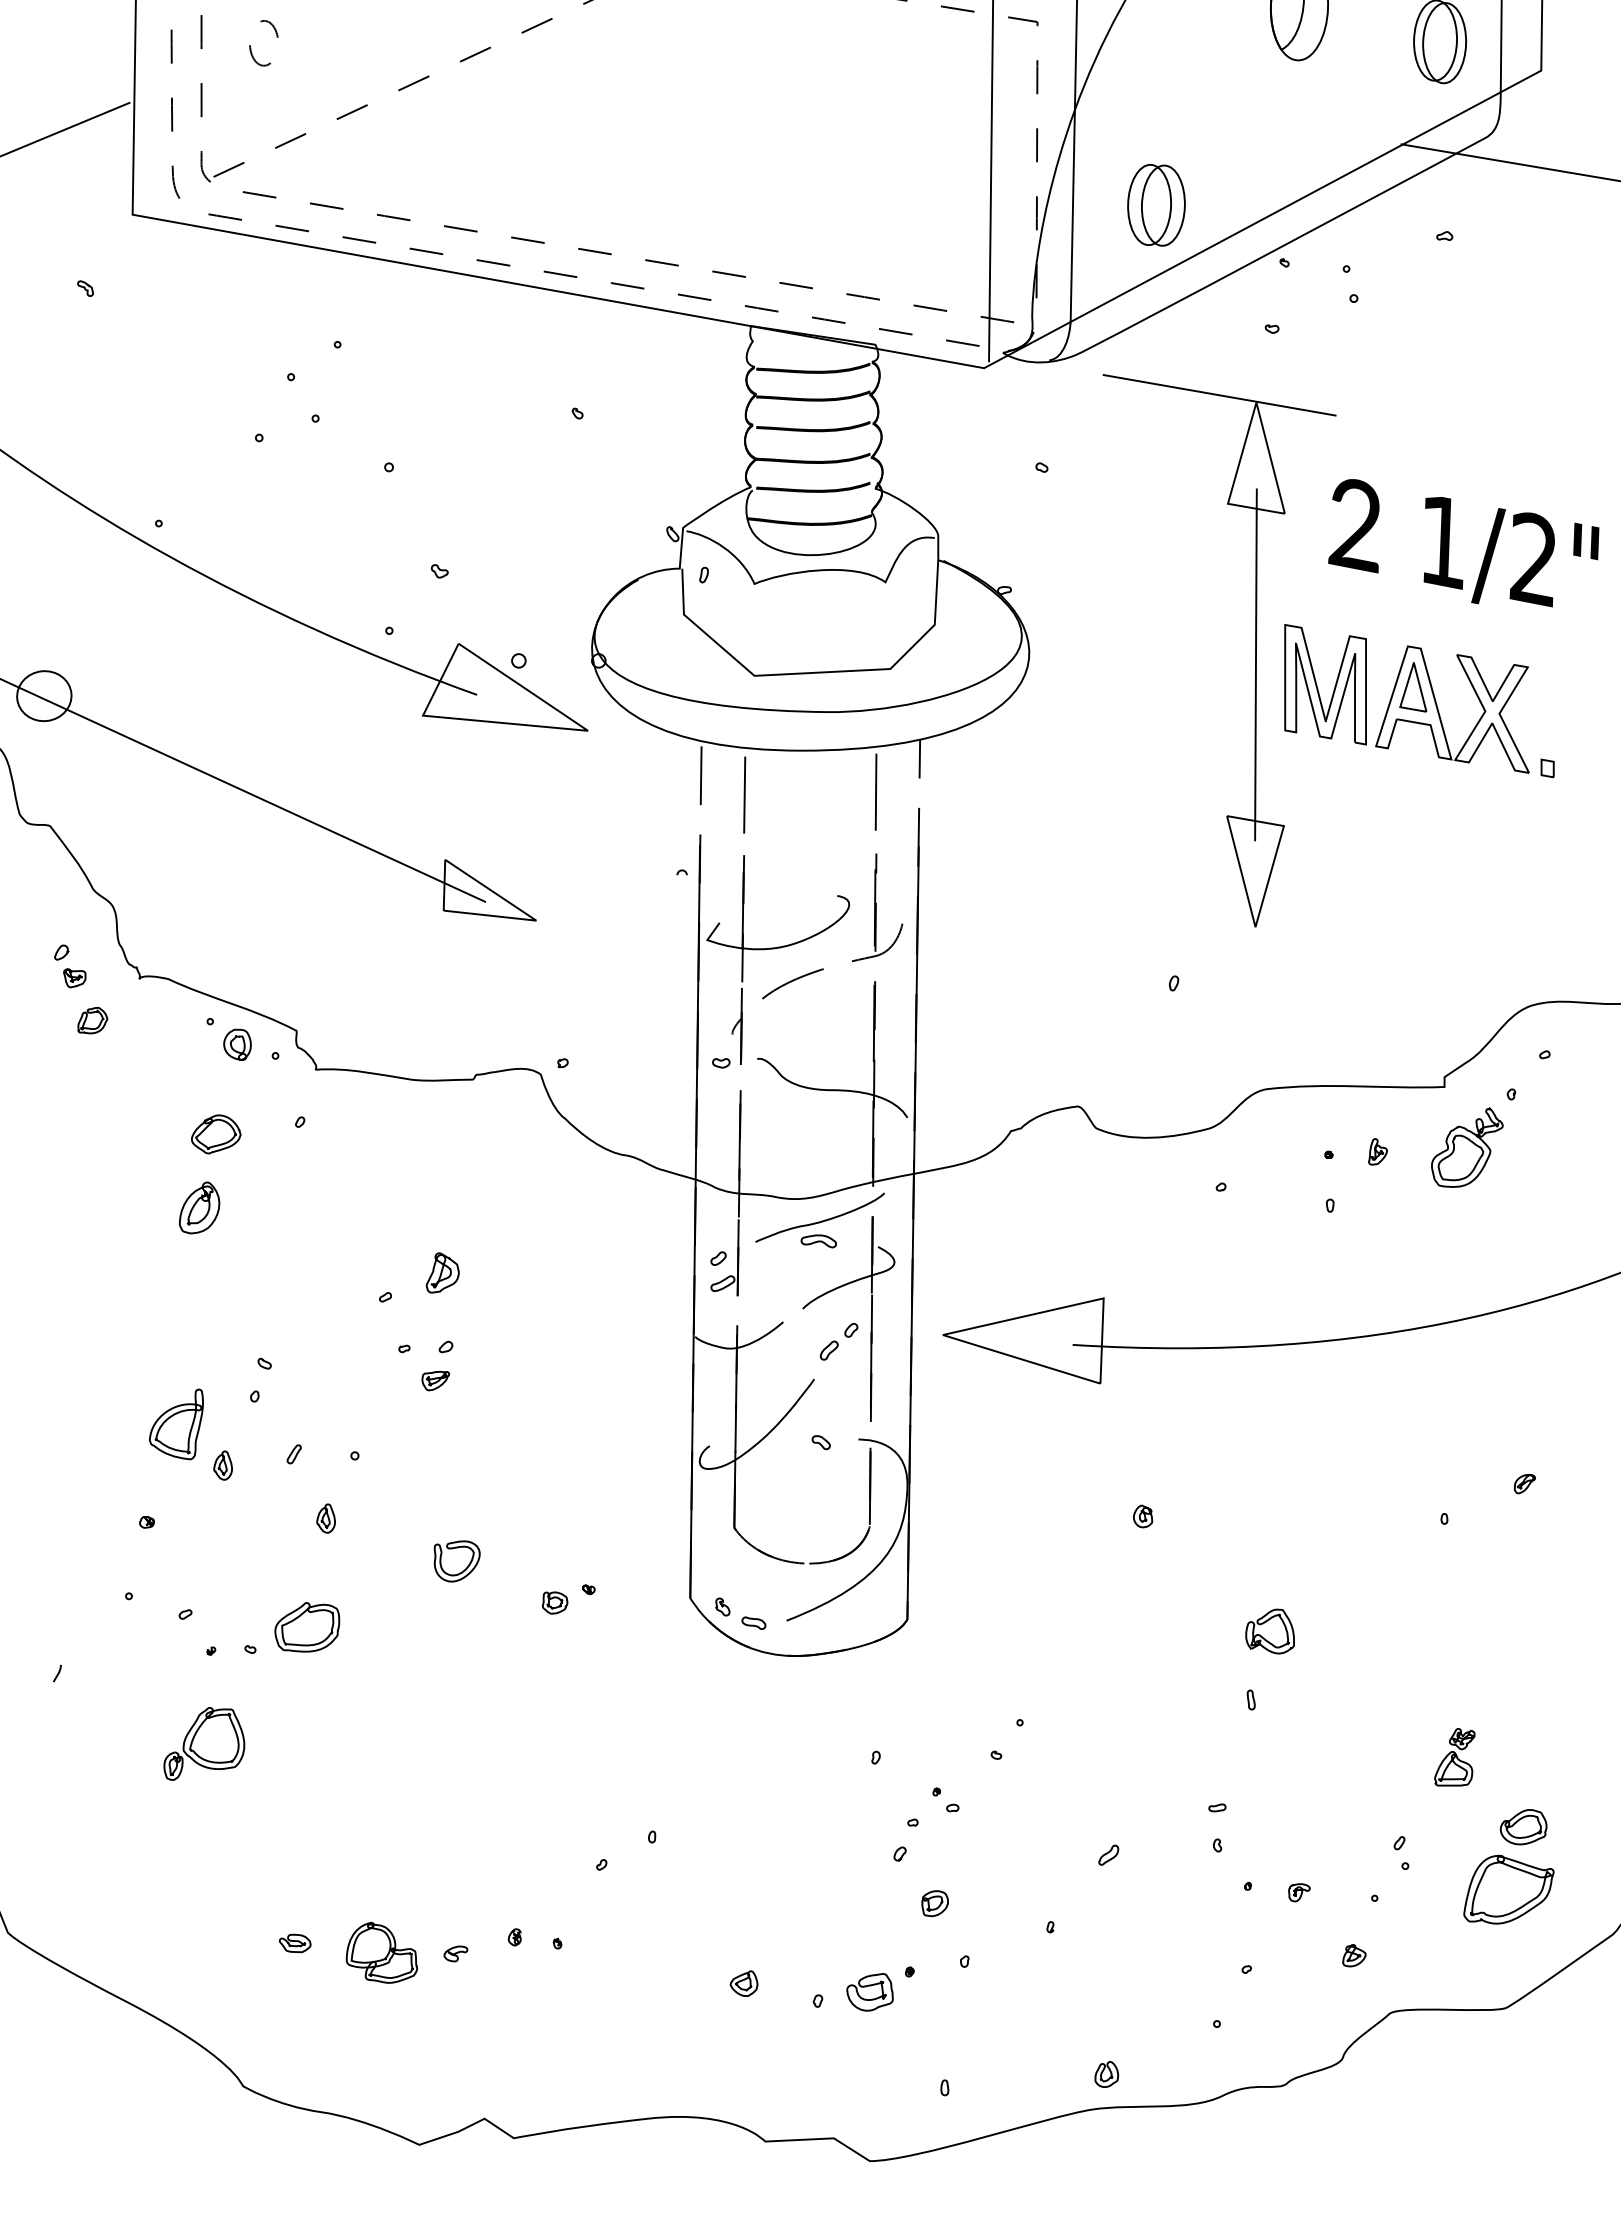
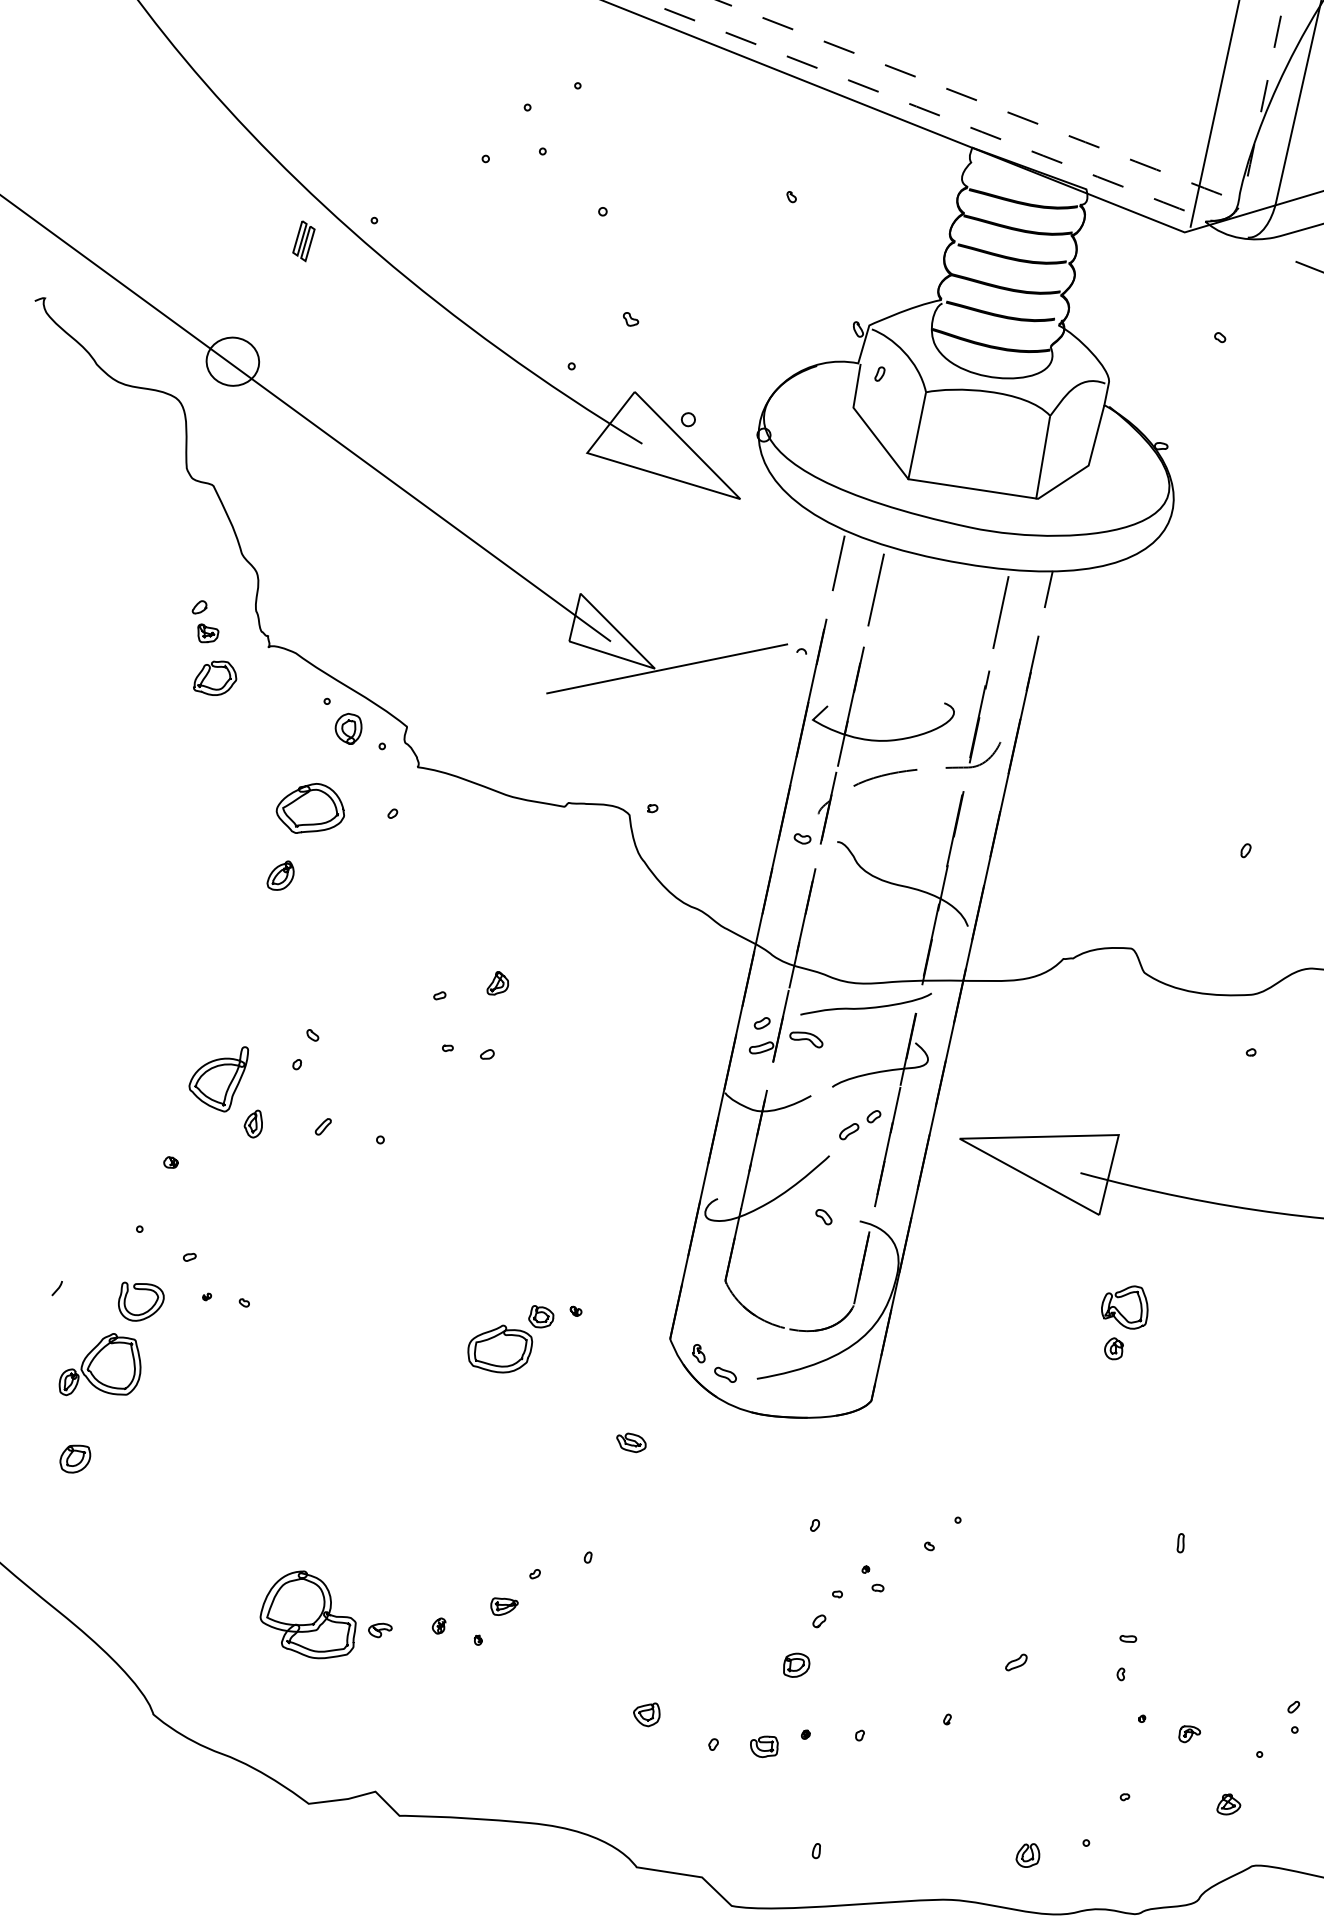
part: (91, 558) -> (303, 240), added
line: (886, 626) -> (1042, 457), added
line: (754, 630) -> (917, 436), added
line: (548, 917) -> (667, 668), added
part: (92, 1020) -> (216, 677), size x1.43
part: (215, 1134) -> (310, 809), size x1.43
part: (199, 1207) -> (281, 875), size x0.62
part: (818, 1241) -> (806, 1039), moved
part: (442, 1273) -> (498, 984), size x0.62
part: (435, 1381) -> (503, 1607), moved
part: (325, 1518) -> (340, 1193), removed
part: (461, 1571) -> (142, 1312), moved
part: (307, 1627) -> (499, 1348), moved
part: (1264, 1637) -> (1119, 1310), moved
part: (204, 1743) -> (102, 1366), moved
part: (110, 1842) -> (74, 1458), added
part: (934, 1903) -> (796, 1665), moved
part: (295, 1943) -> (631, 1442), moved
part: (381, 1952) -> (310, 1614), size x1.43
part: (869, 1992) -> (763, 1746), size x0.62
part: (1106, 2074) -> (1028, 1855), moved

